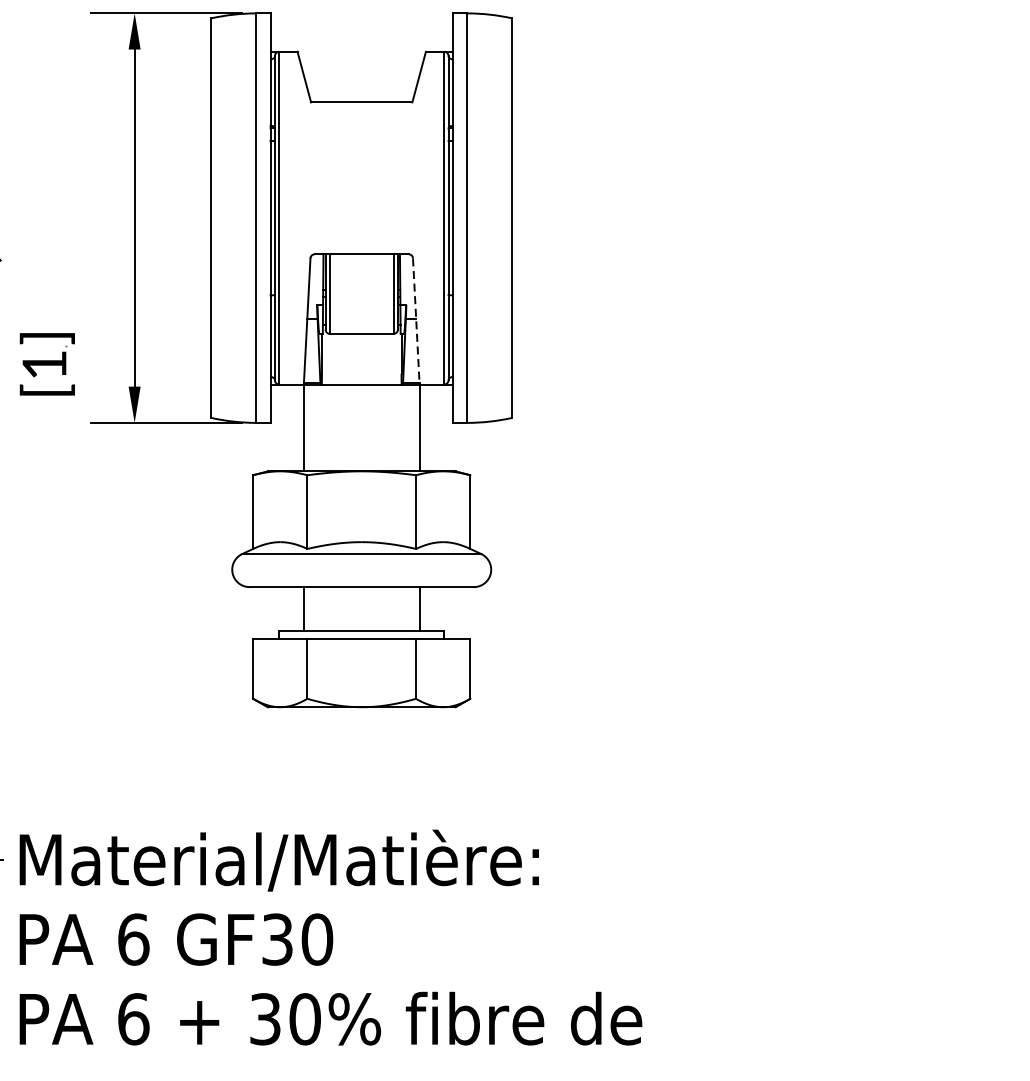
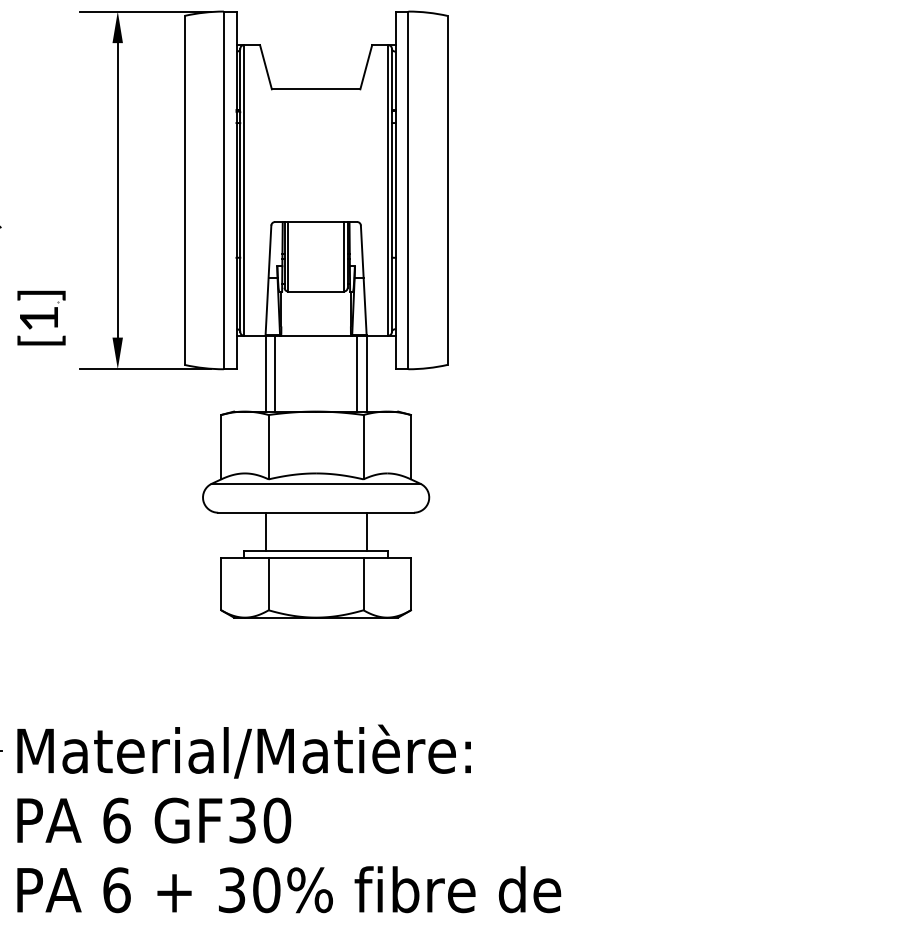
line: (415, 322) -> (363, 281), dashed -> solid
line: (314, 427) -> (274, 373), added
line: (409, 427) -> (357, 373), added

